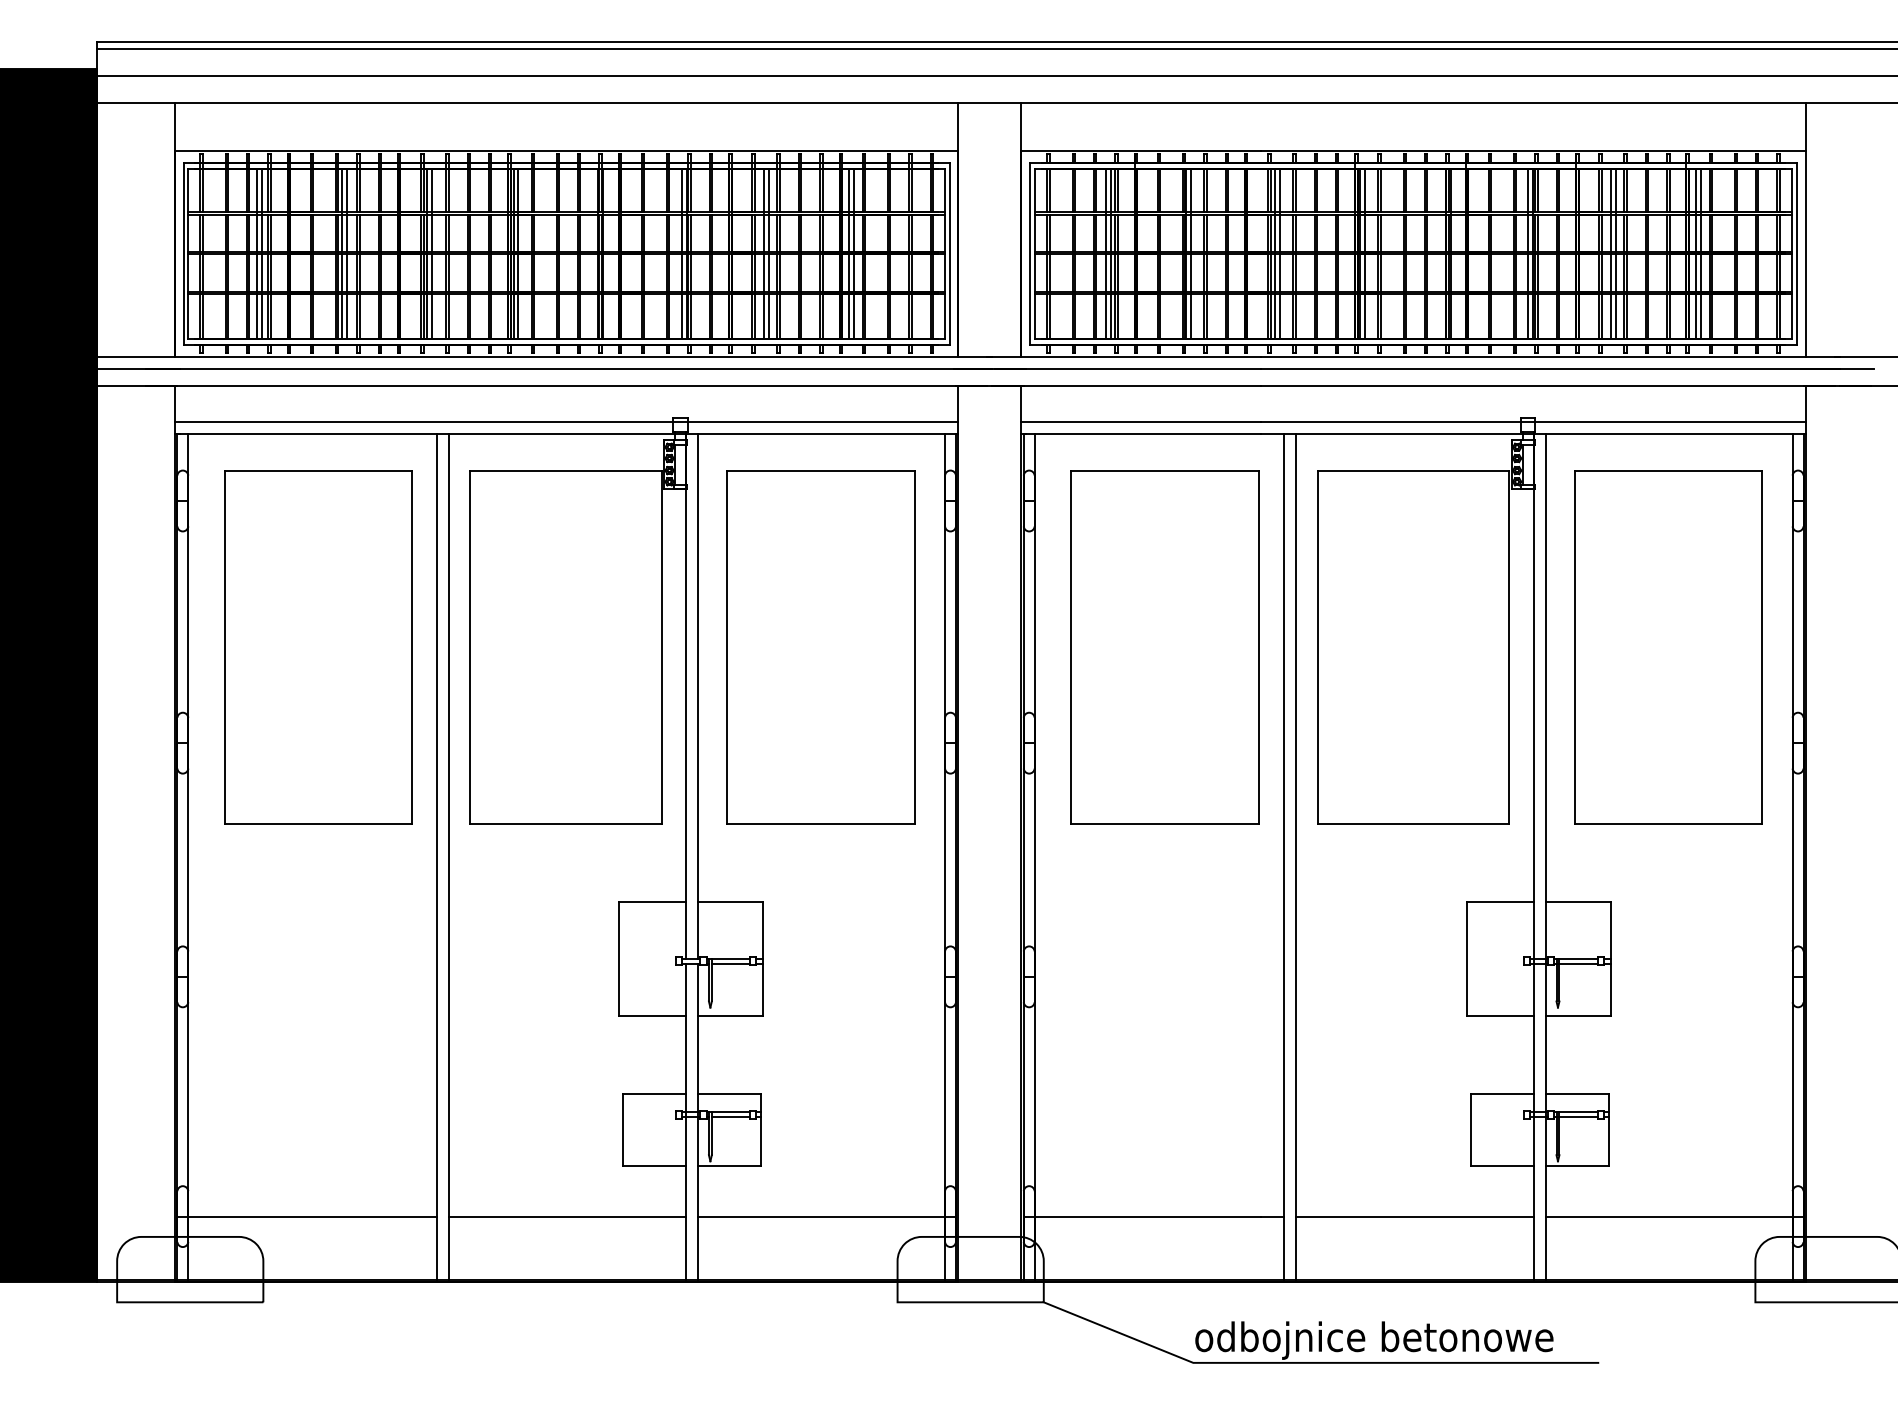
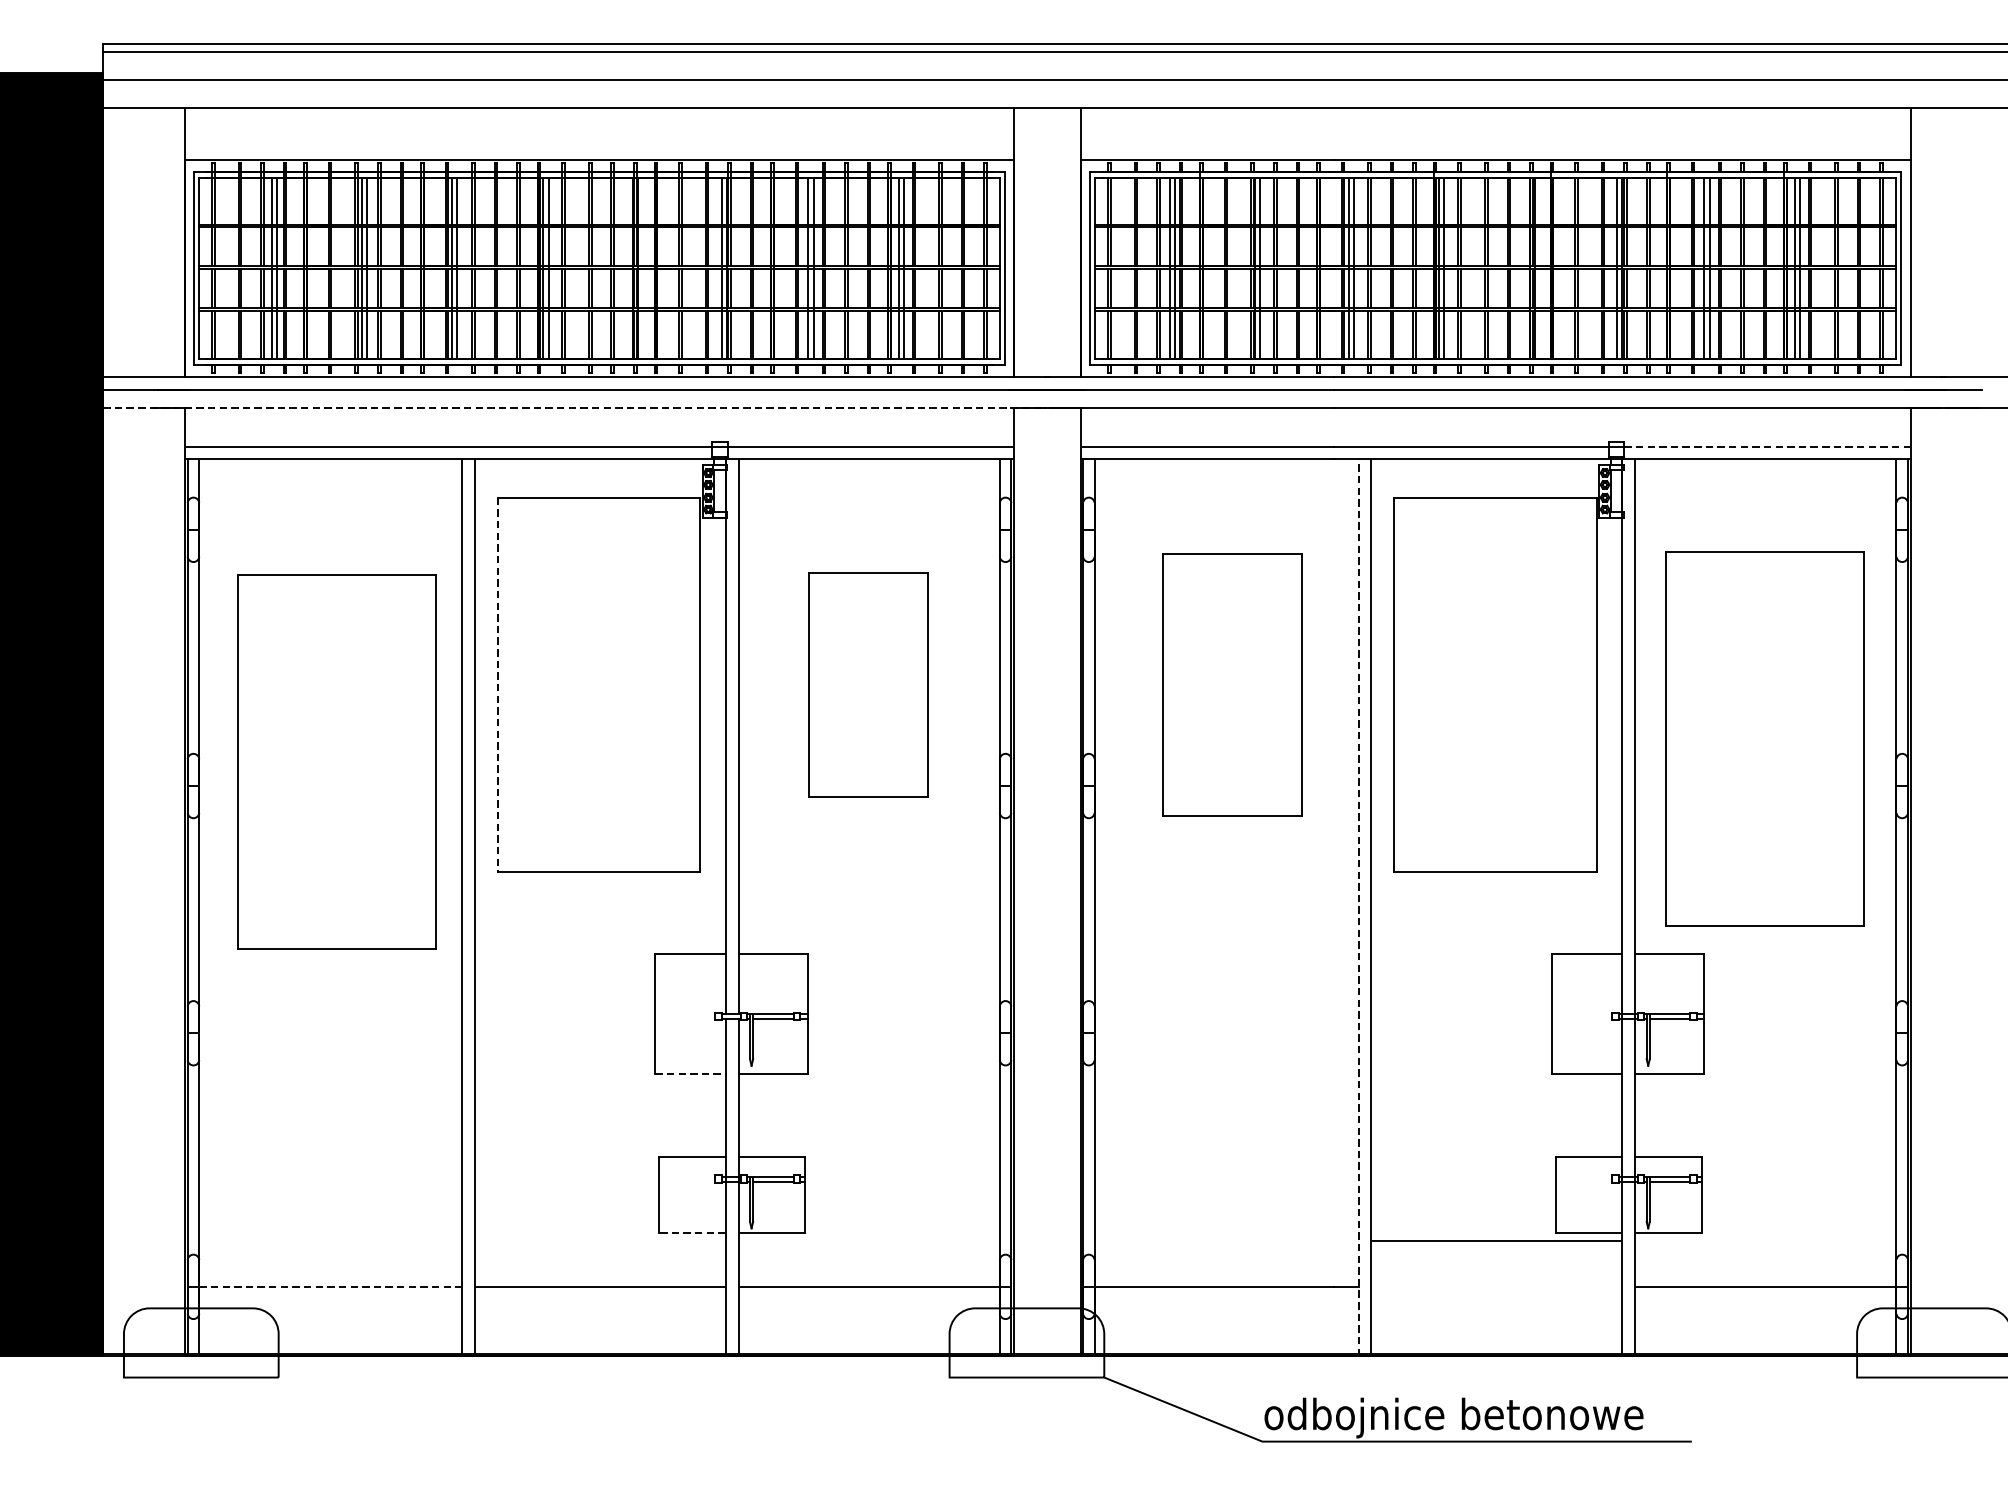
line: (542, 385) -> (573, 407), solid -> dashed
line: (1671, 422) -> (1768, 446), solid -> dashed
part: (318, 647) -> (336, 762), moved
line: (470, 647) -> (497, 684), solid -> dashed
part: (820, 647) -> (868, 684), size x0.6
part: (1164, 647) -> (1231, 684), size x0.7
part: (1668, 647) -> (1765, 738), moved
line: (1284, 858) -> (1358, 908), solid -> dashed
line: (653, 1015) -> (691, 1074), solid -> dashed
line: (653, 1165) -> (691, 1232), solid -> dashed
line: (312, 1216) -> (330, 1286), solid -> dashed
line: (1414, 1216) -> (1496, 1241), moved

